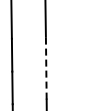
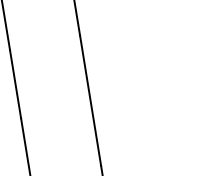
line: (46, 67) -> (90, 99), dashed -> solid

